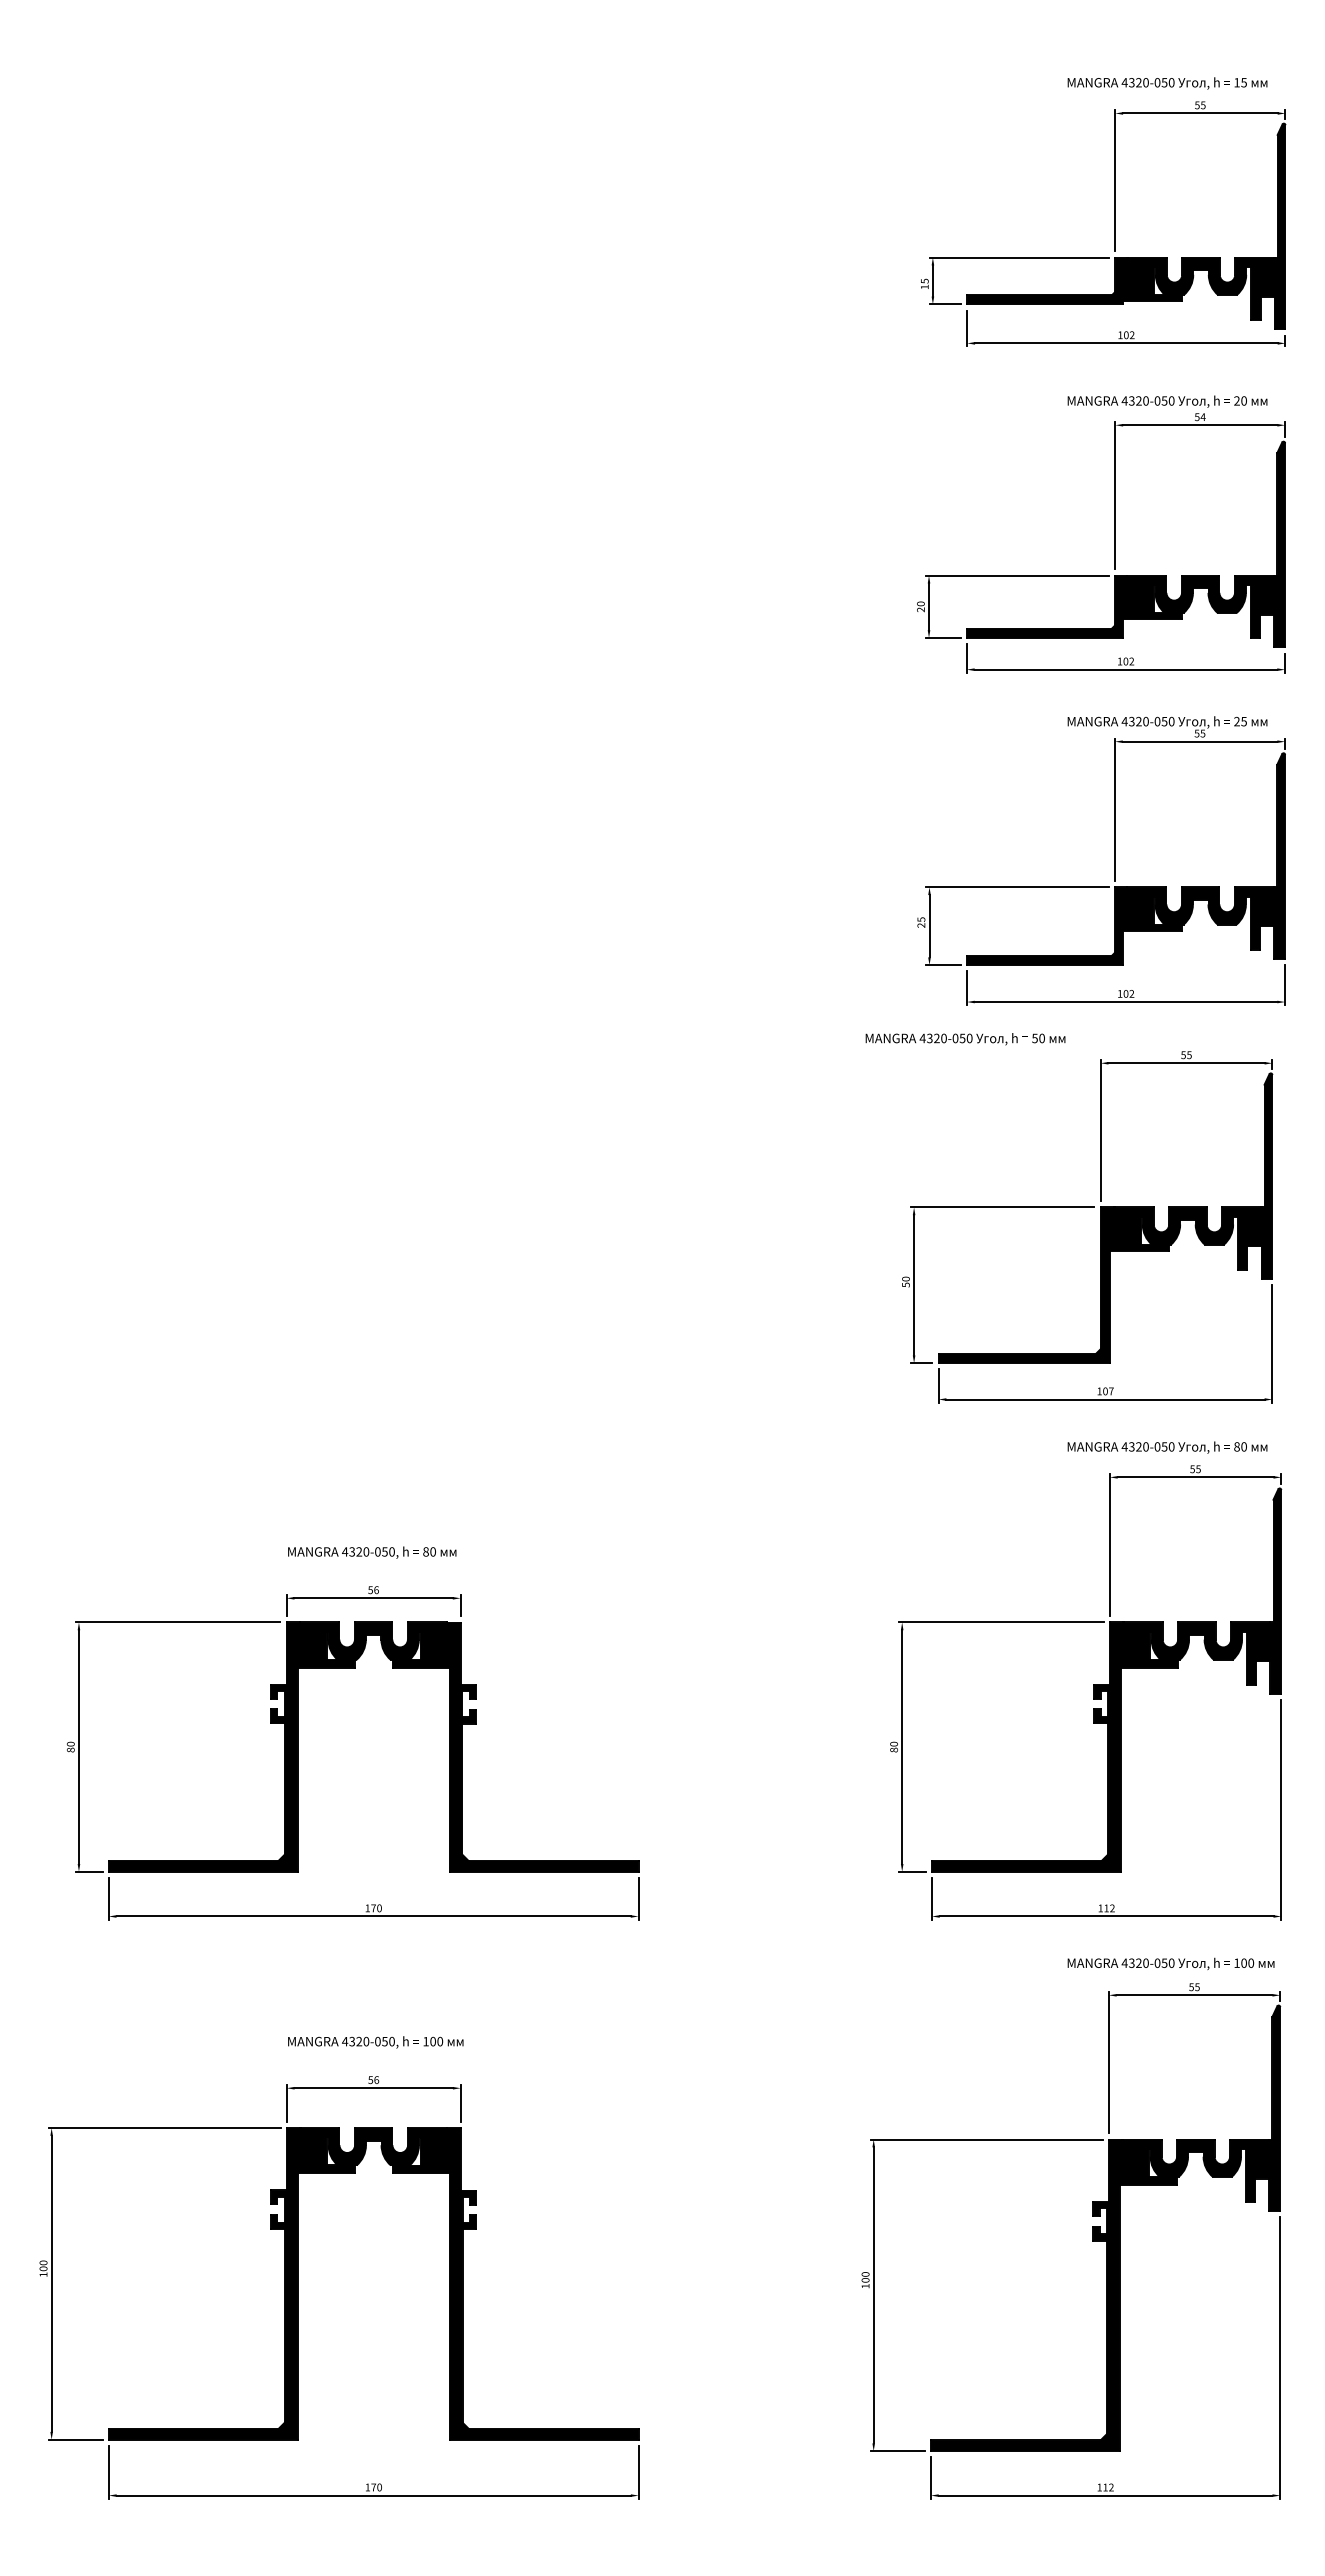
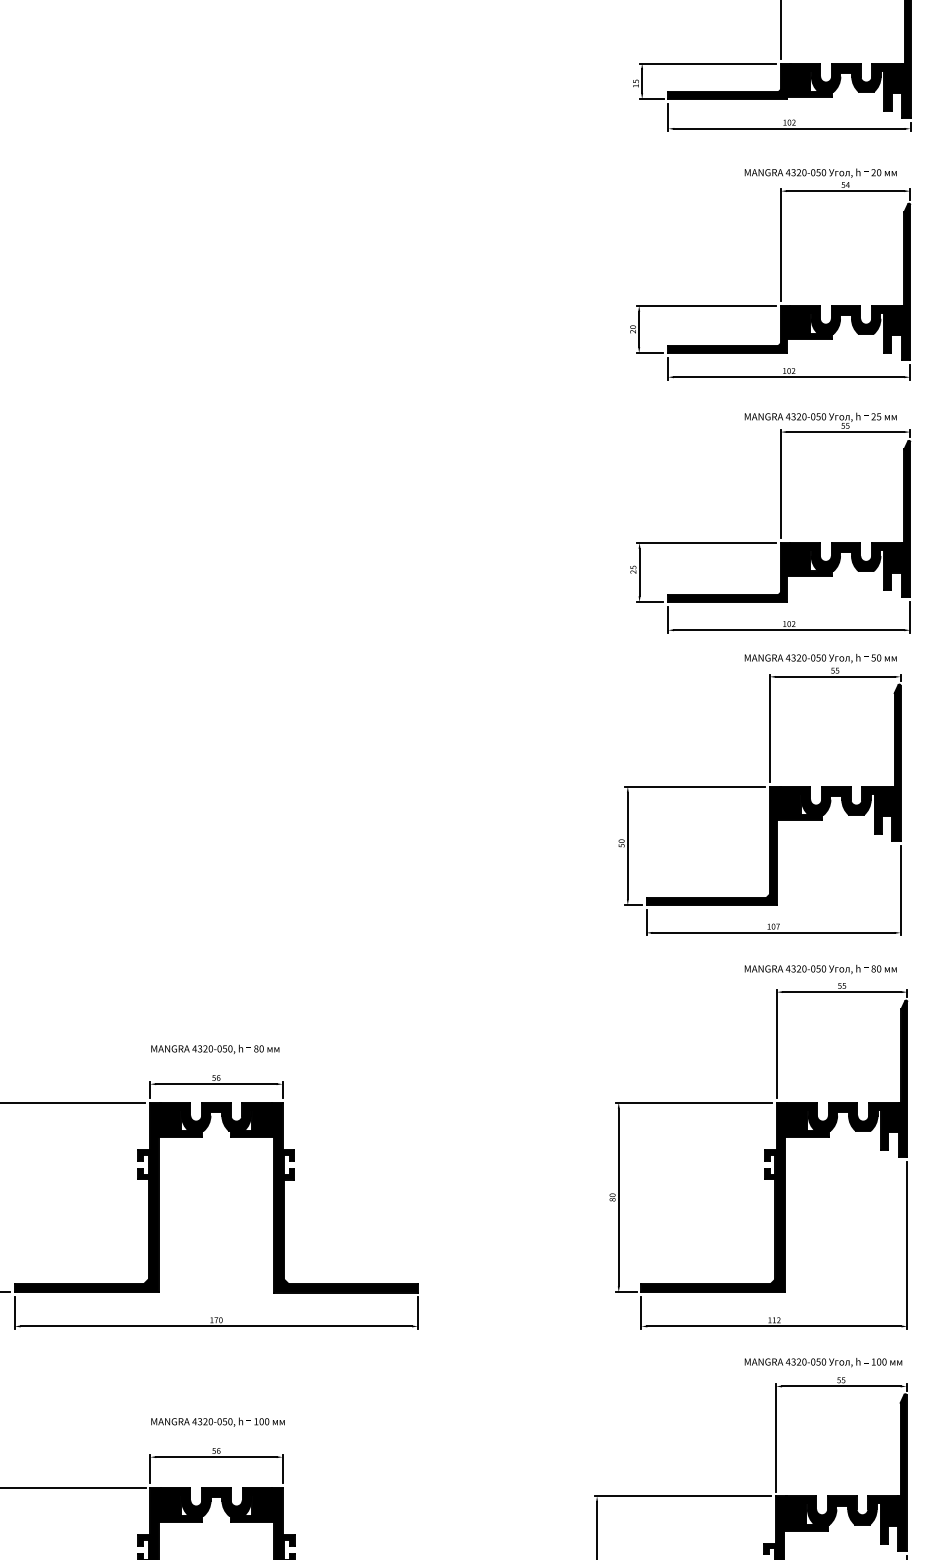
text: (965, 1039) -> (820, 658), moved

